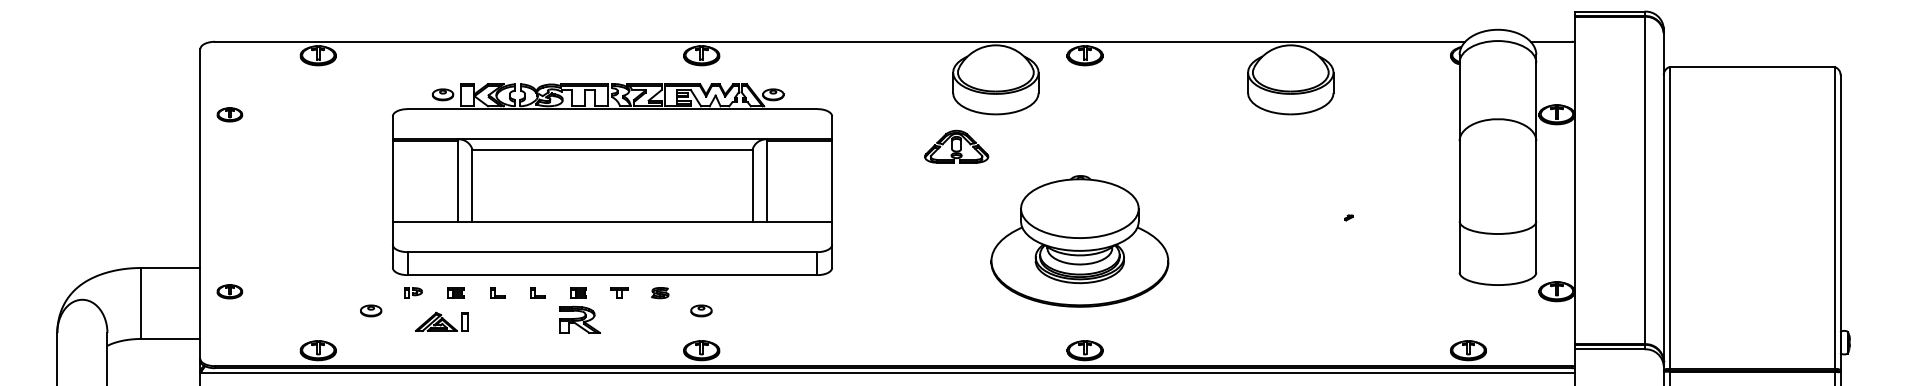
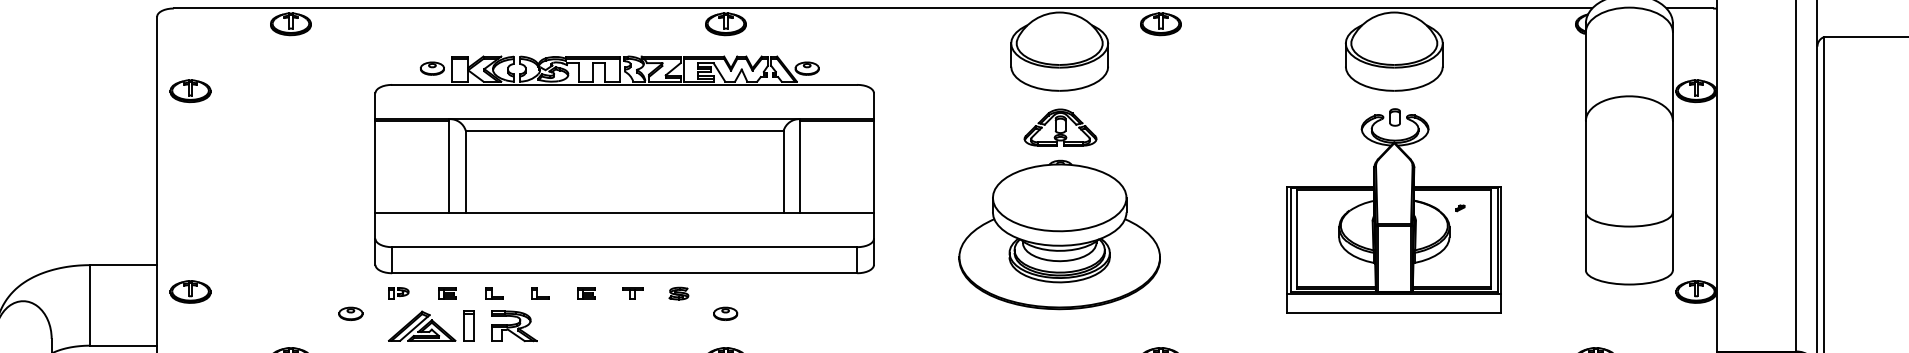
part: (229, 114) -> (190, 90), size x1.43
part: (956, 146) -> (1060, 127), moved
part: (1290, 219) -> (1393, 210), added
part: (1079, 241) -> (1059, 235), moved
part: (229, 291) -> (190, 291), size x1.43
part: (580, 319) -> (514, 325), moved
part: (441, 321) -> (430, 325), size x1.43

